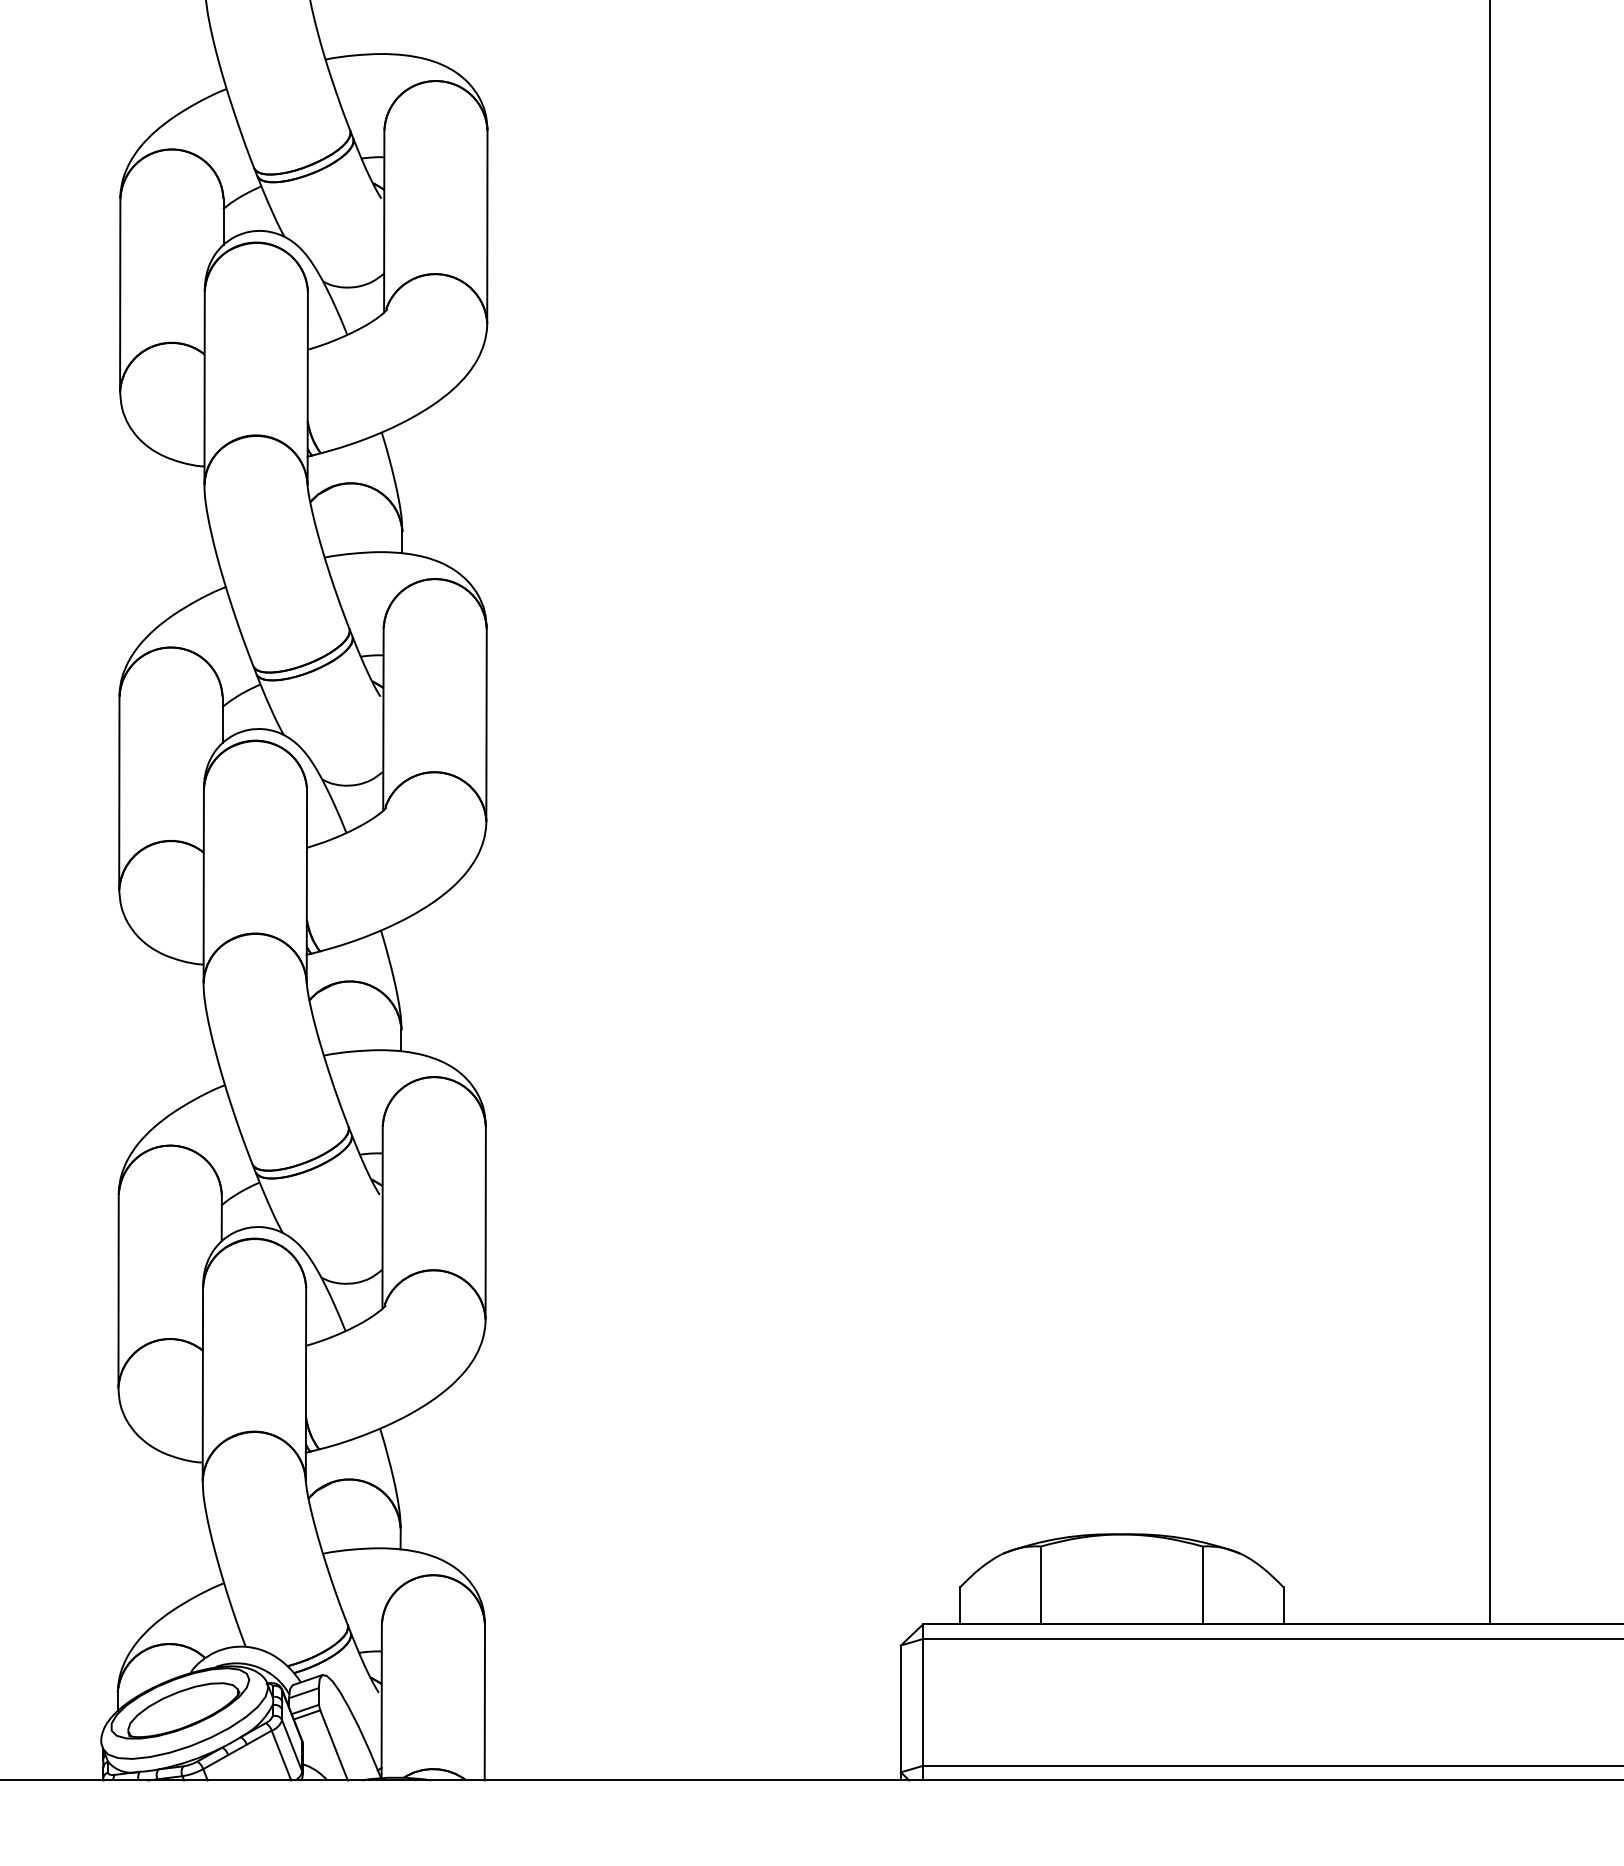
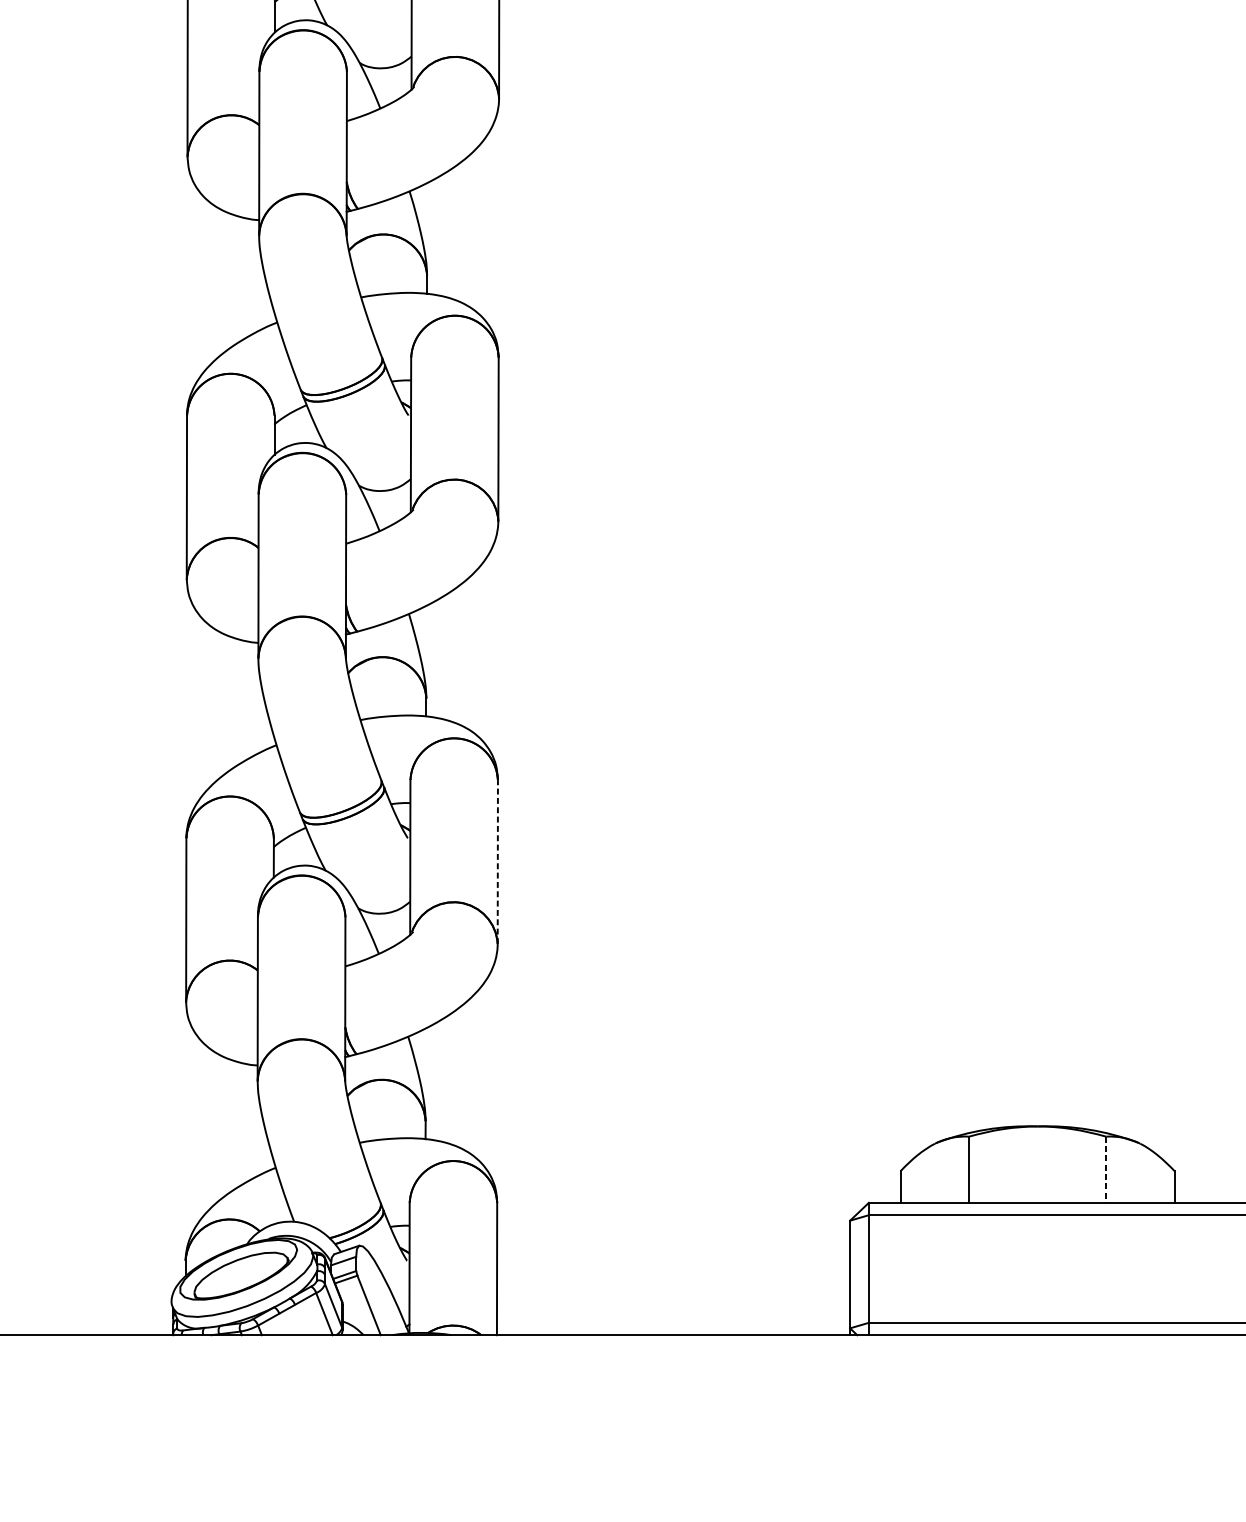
line: (485, 1222) -> (497, 861), solid -> dashed
line: (1202, 1585) -> (1106, 1169), solid -> dashed

